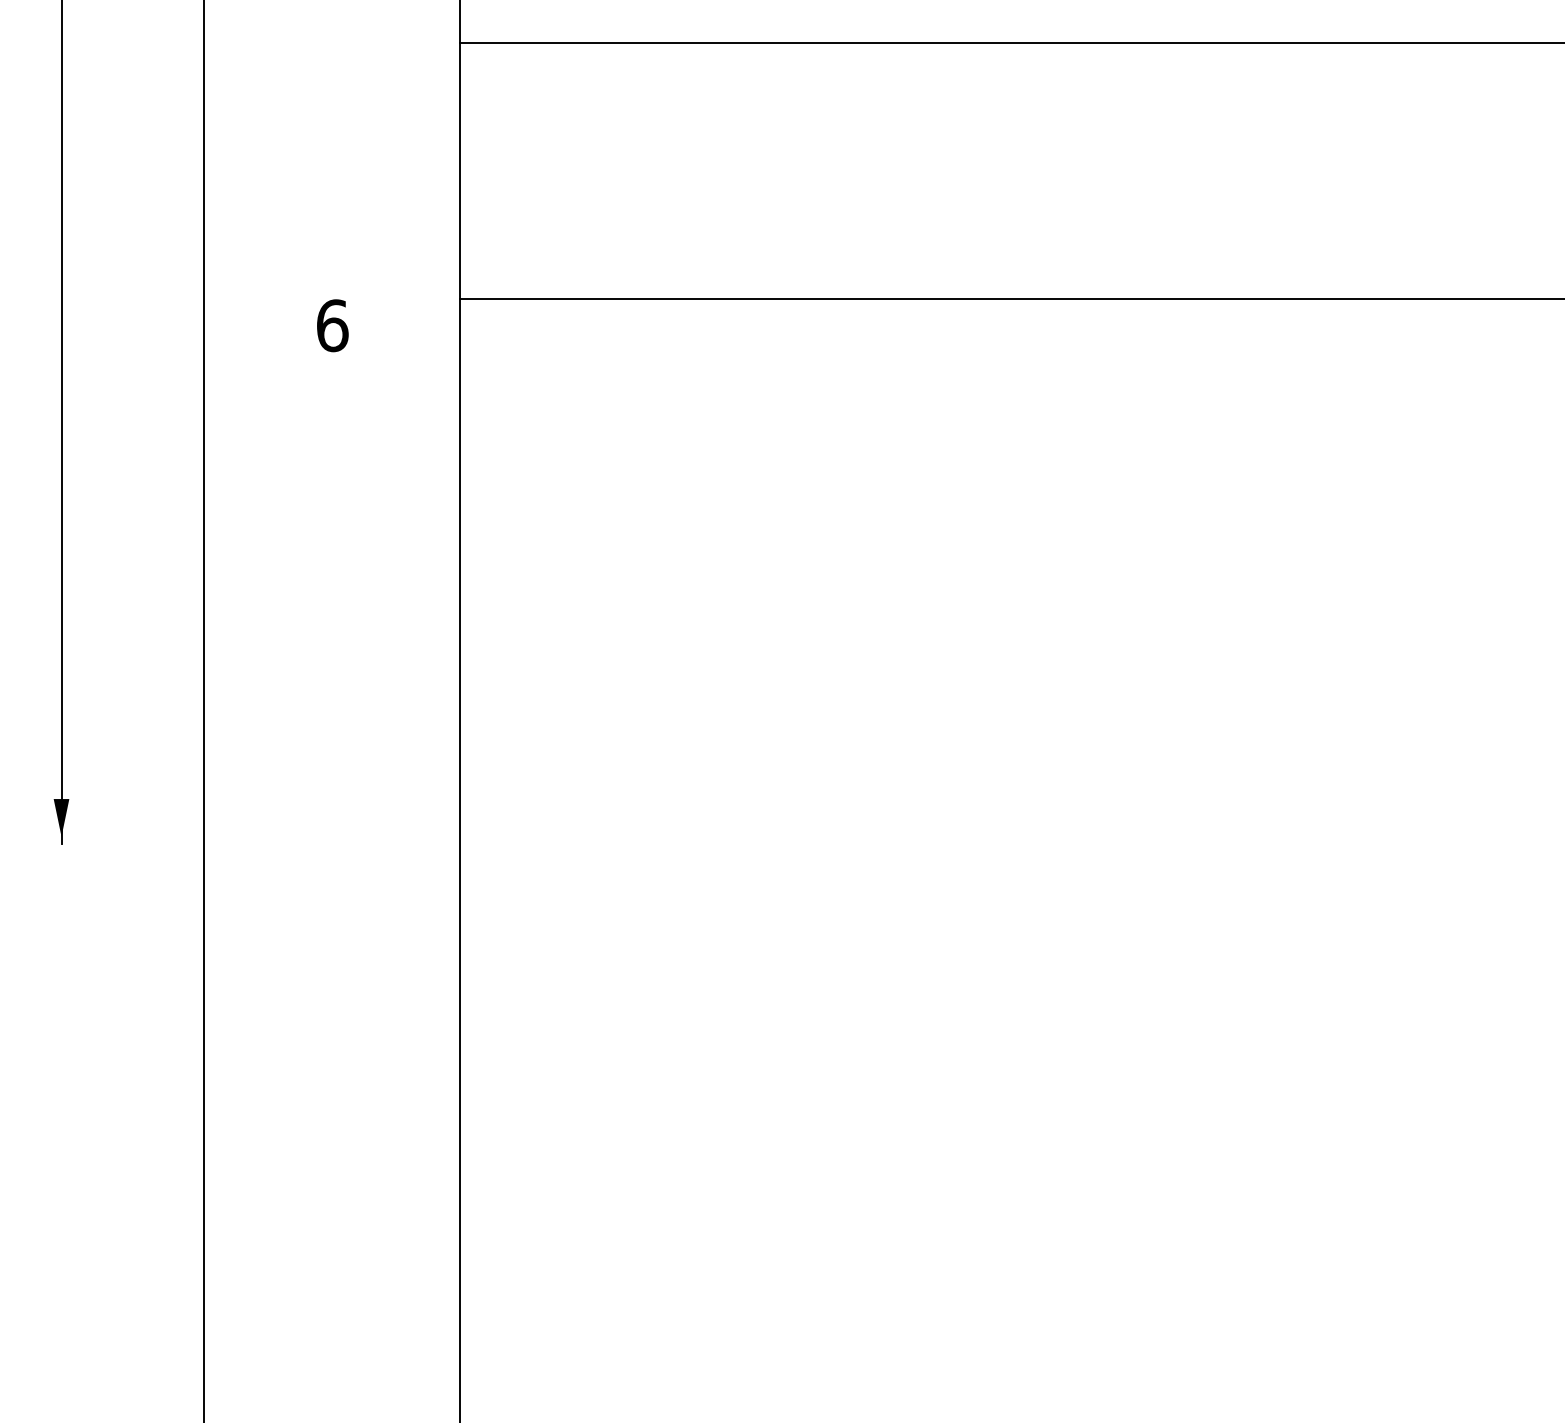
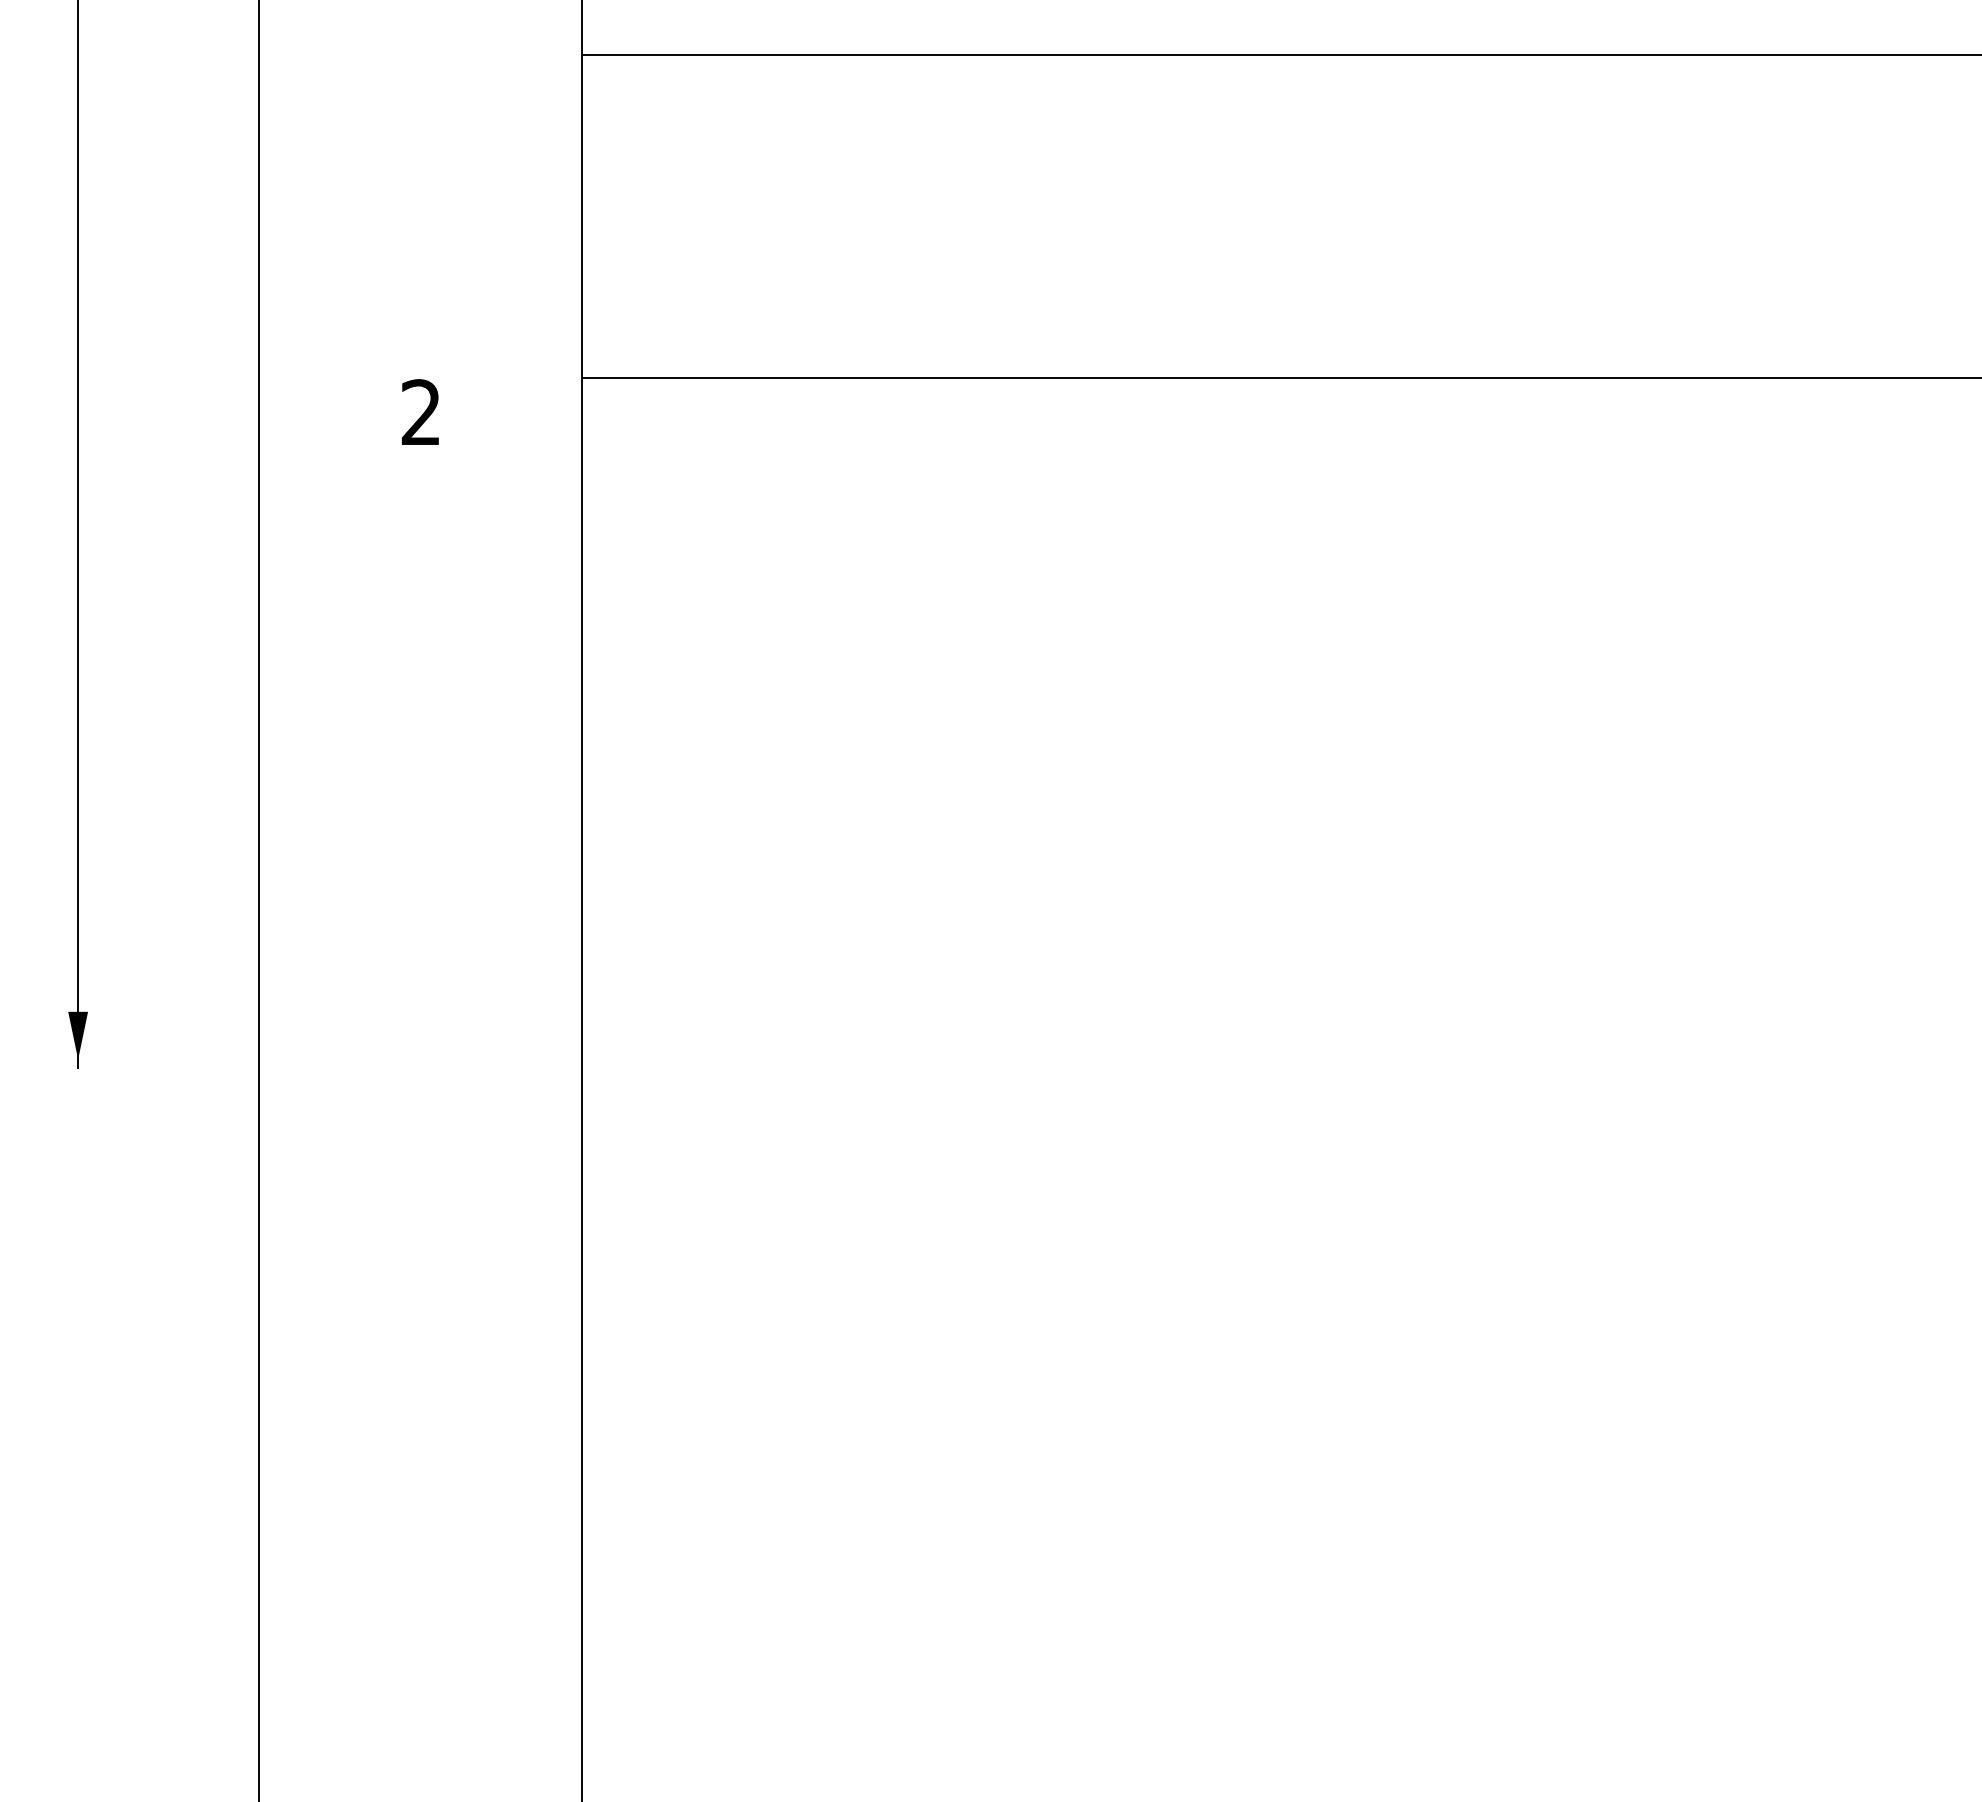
text: (332, 325) -> (421, 412), 6 -> 2

